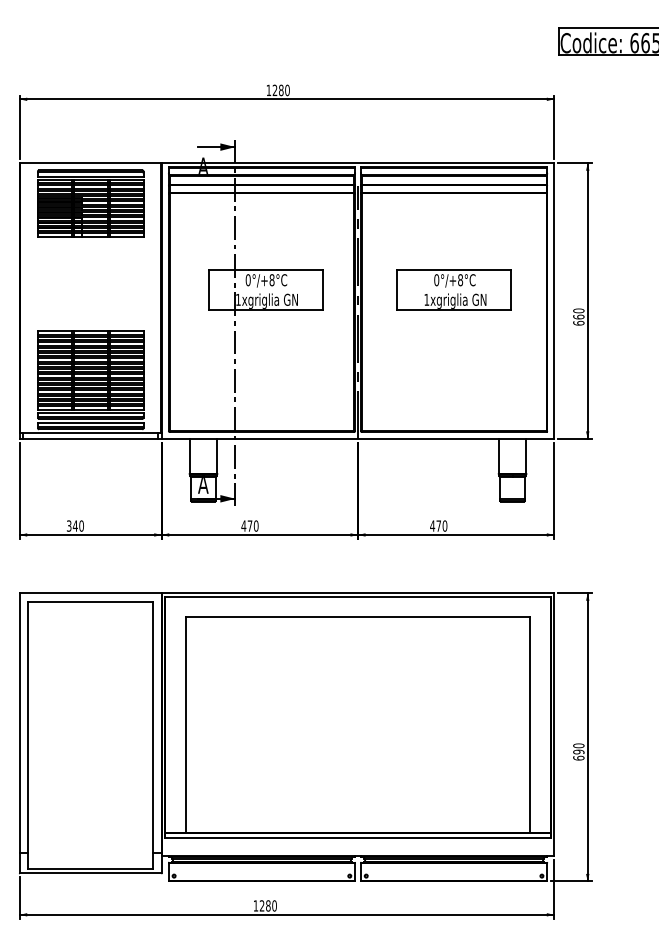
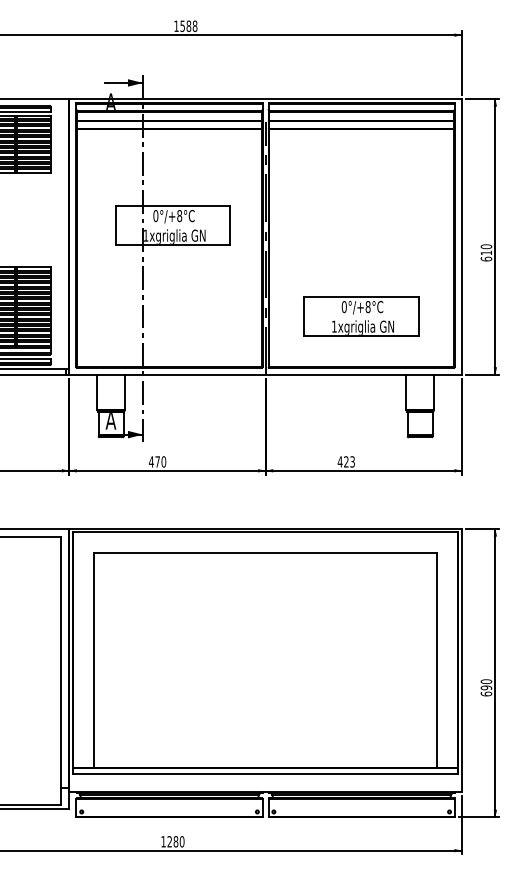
text: (280, 90) -> (188, 26), 1280 -> 1588
part: (453, 289) -> (361, 316), moved
text: (578, 316) -> (486, 252), 660 -> 610
text: (441, 525) -> (349, 461), 470 -> 423

